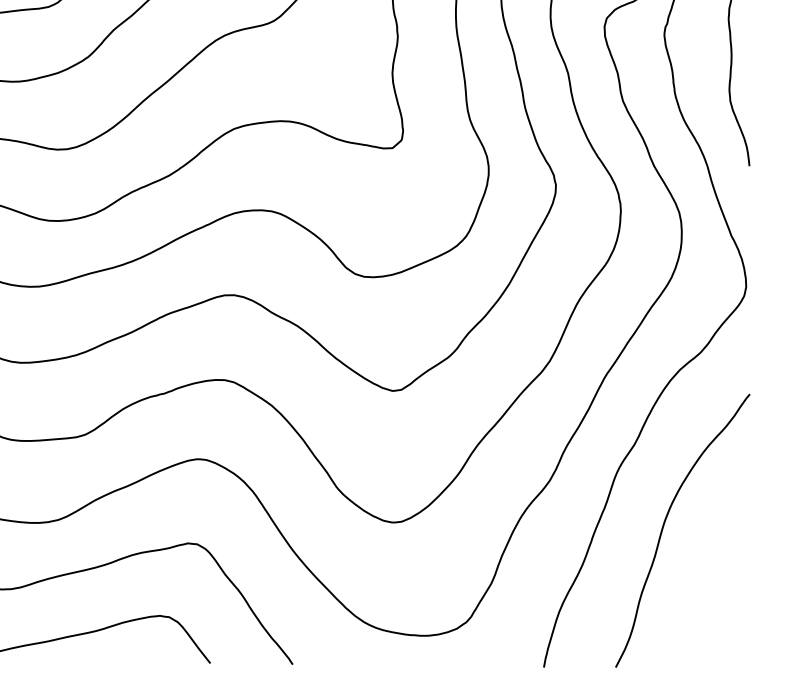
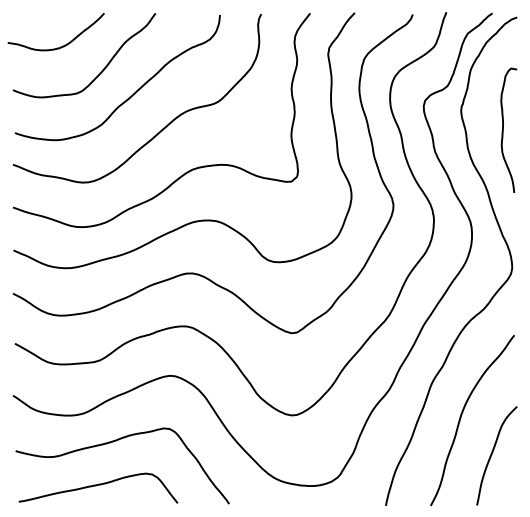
curve: (714, 585) -> (492, 454), added

